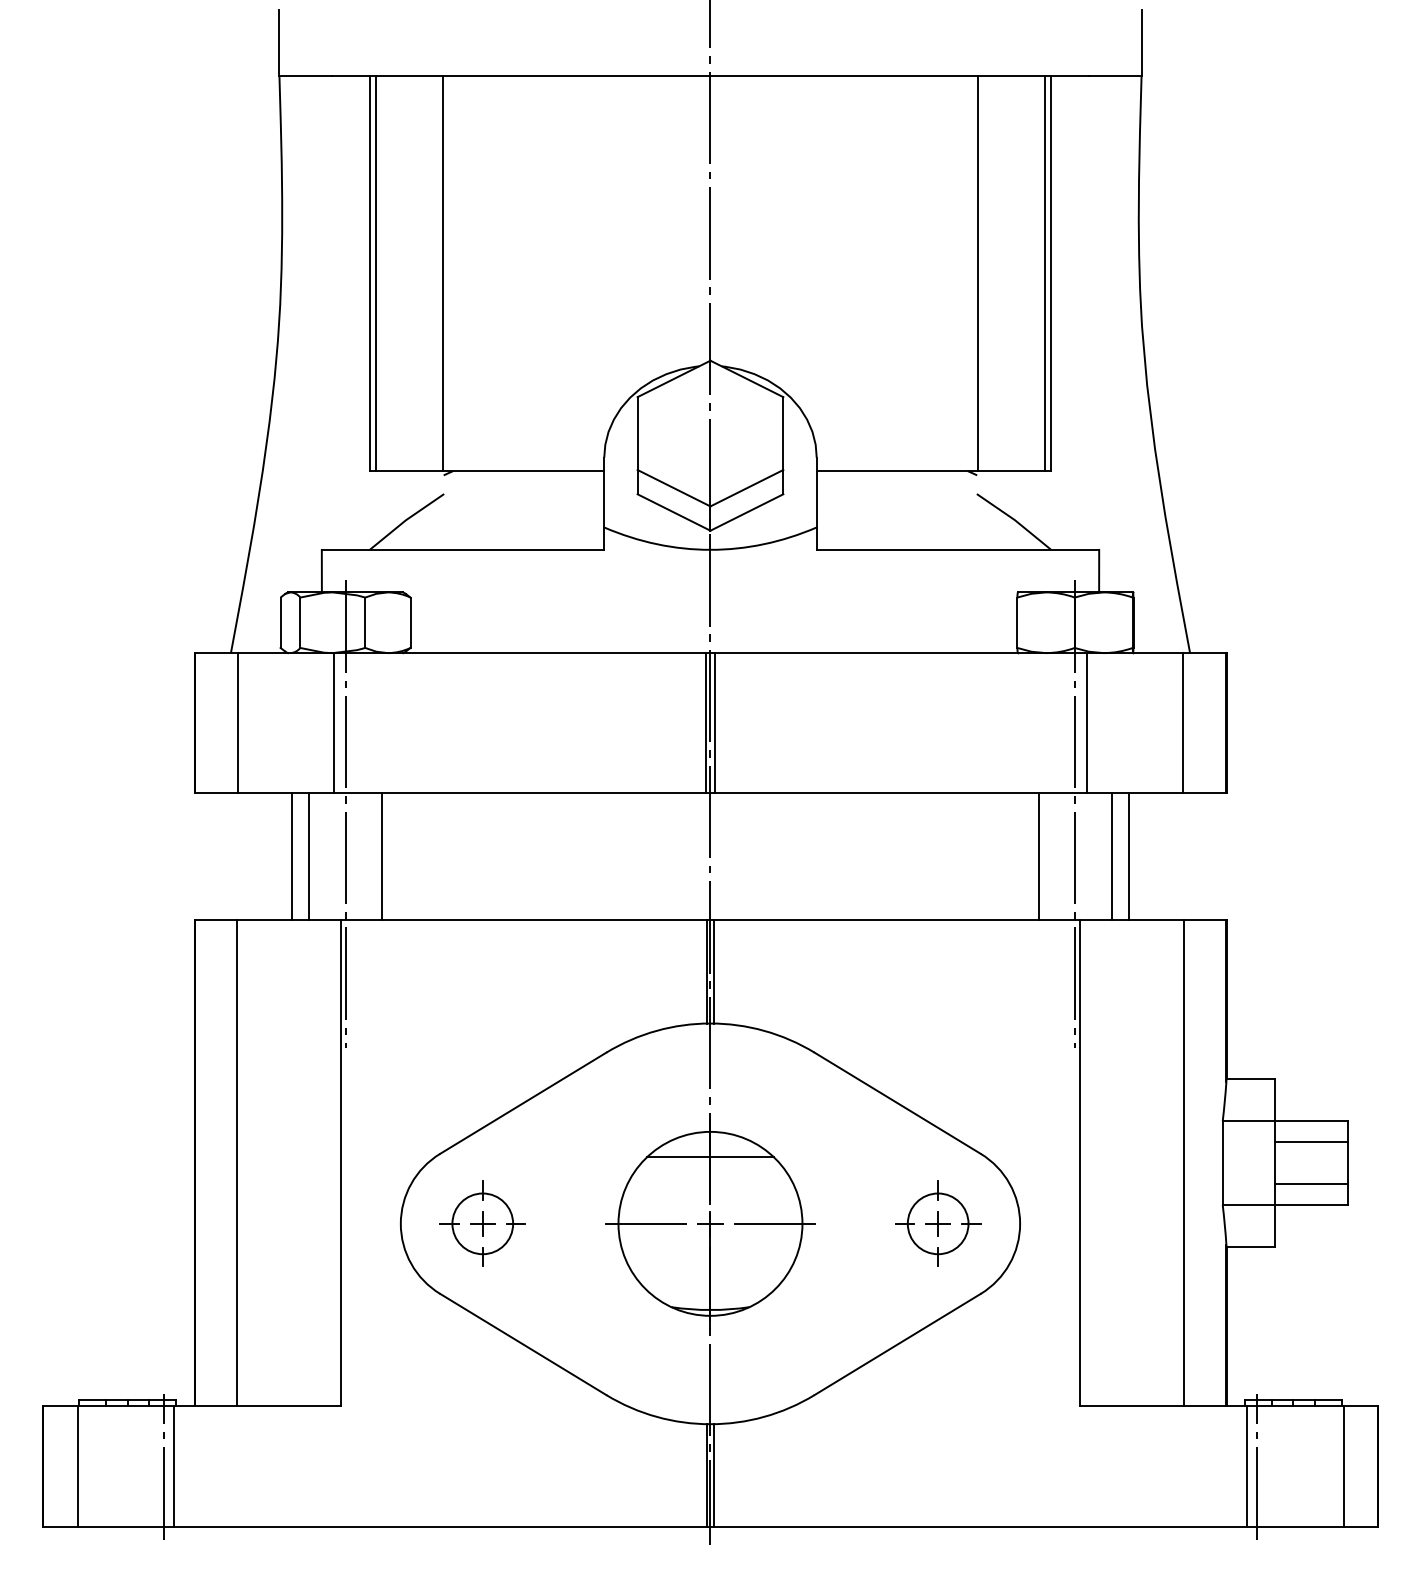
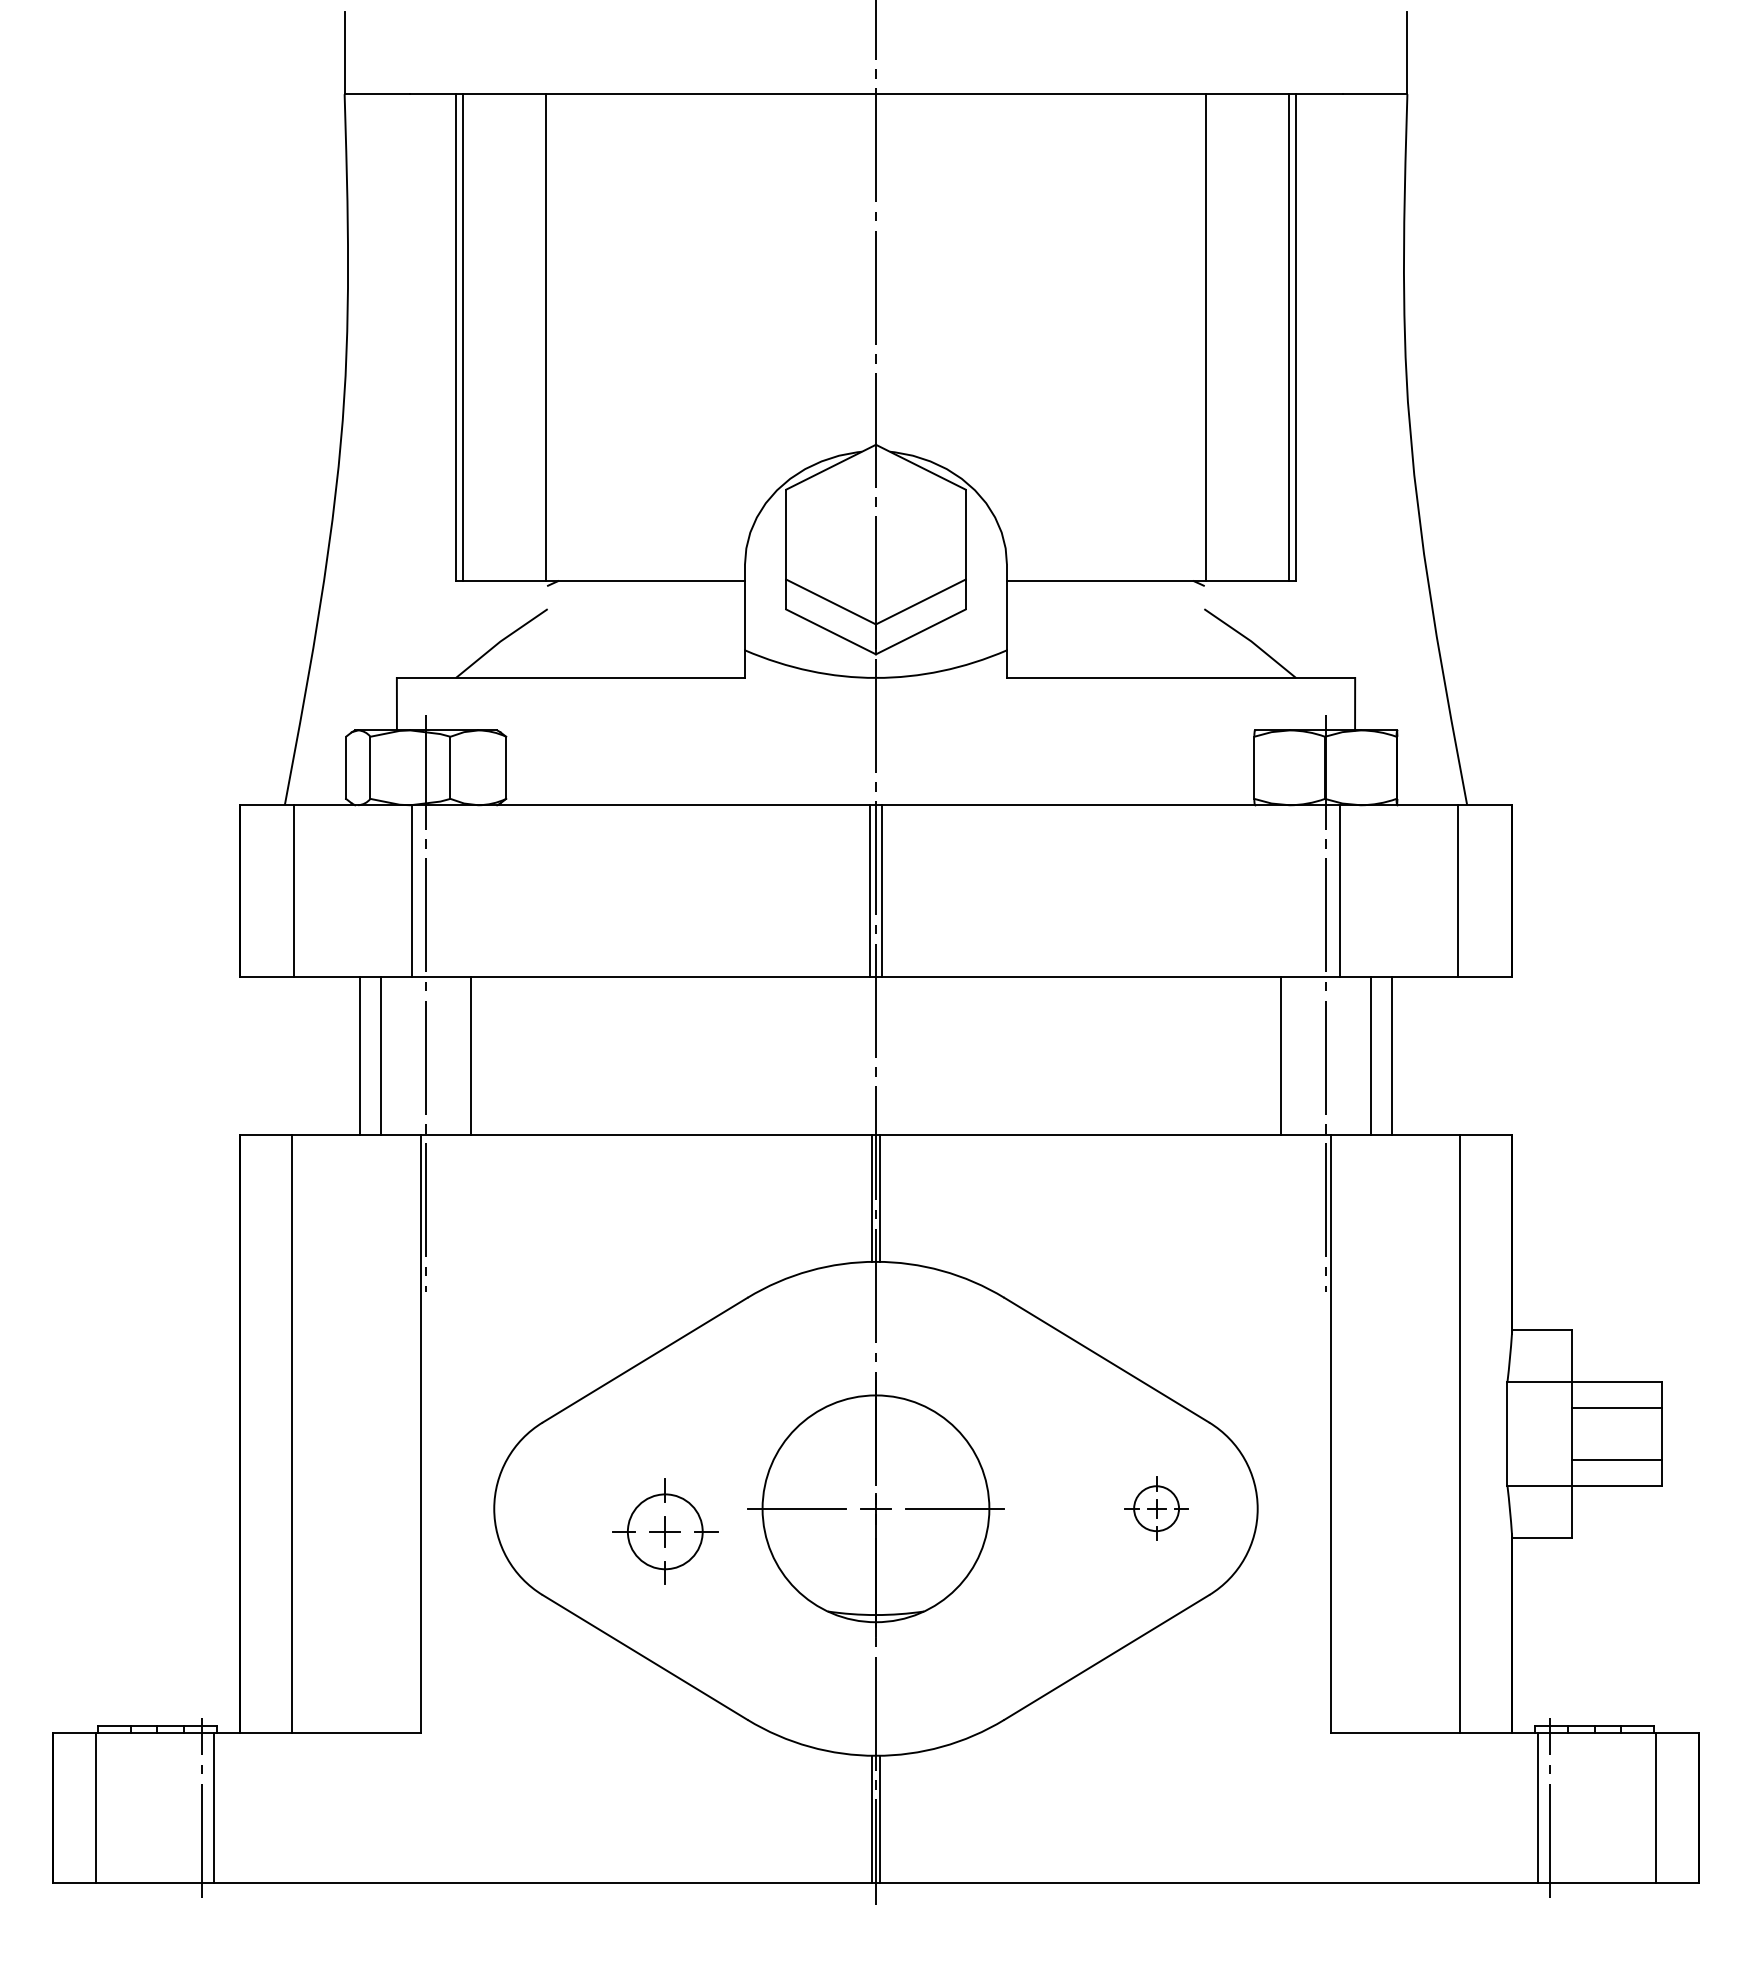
line: (710, 1157) -> (875, 1426), removed
part: (482, 1223) -> (665, 1531), moved
part: (938, 1223) -> (1156, 1508), size x0.6

